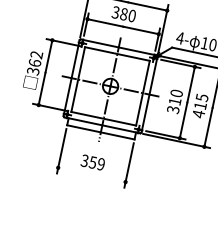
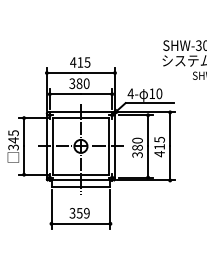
text: (35, 58) -> (13, 136), 362 -> 345
text: (174, 101) -> (137, 147), 310 -> 380
line: (91, 174) -> (80, 223), added

